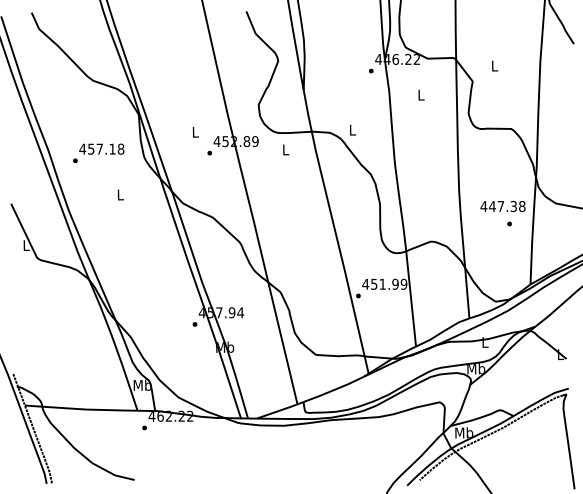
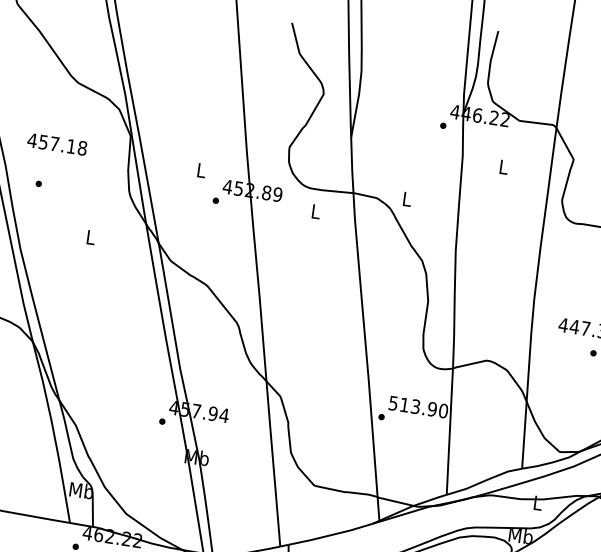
text: (101, 148) -> (57, 143), moved
text: (384, 283) -> (418, 406), 451.99 -> 513.90

